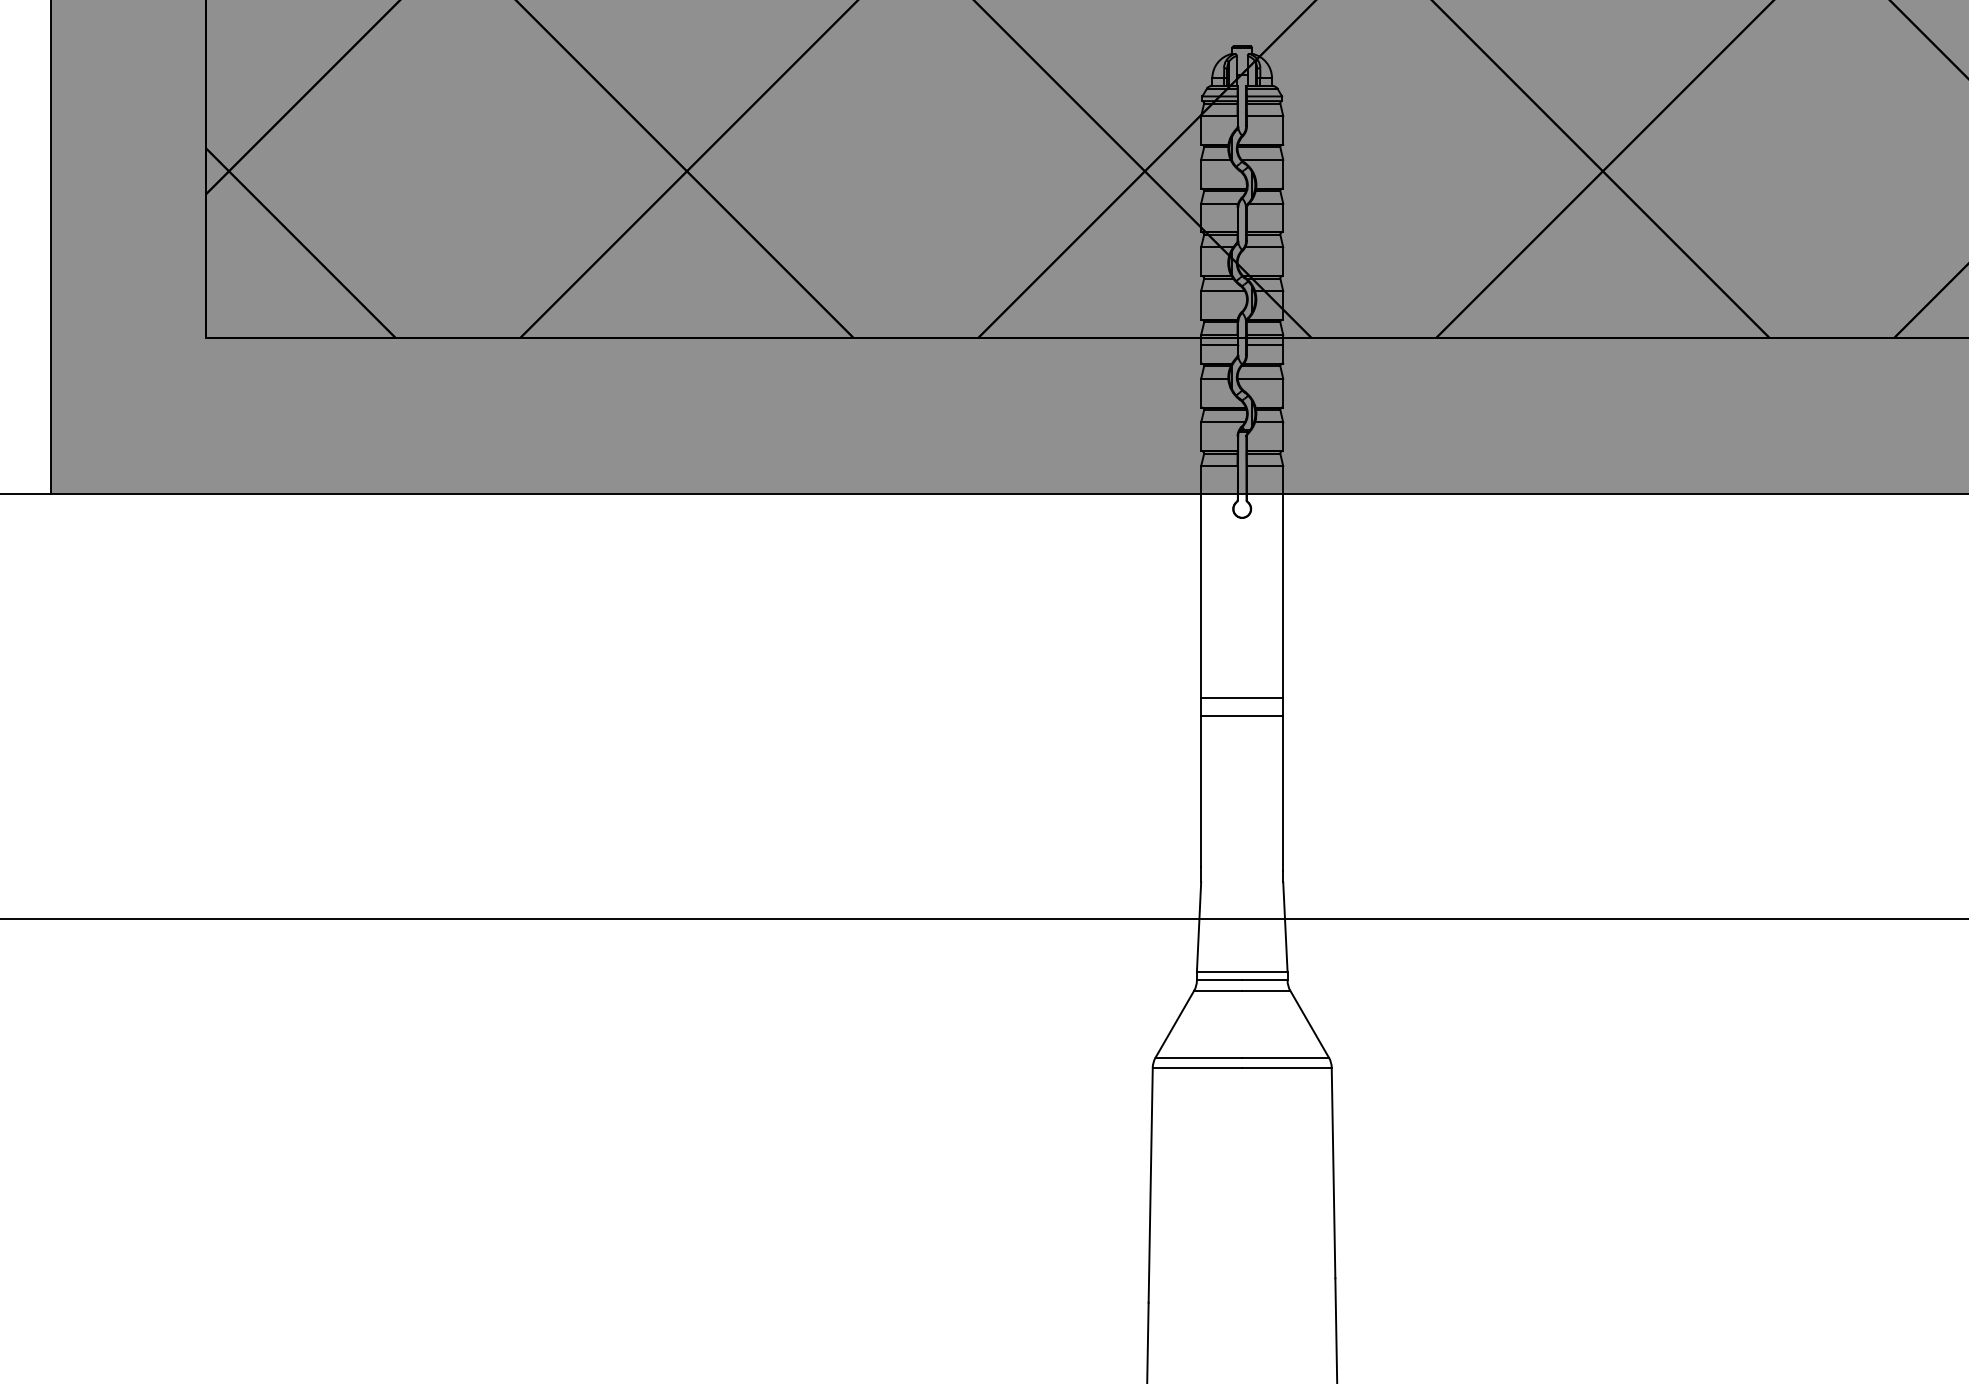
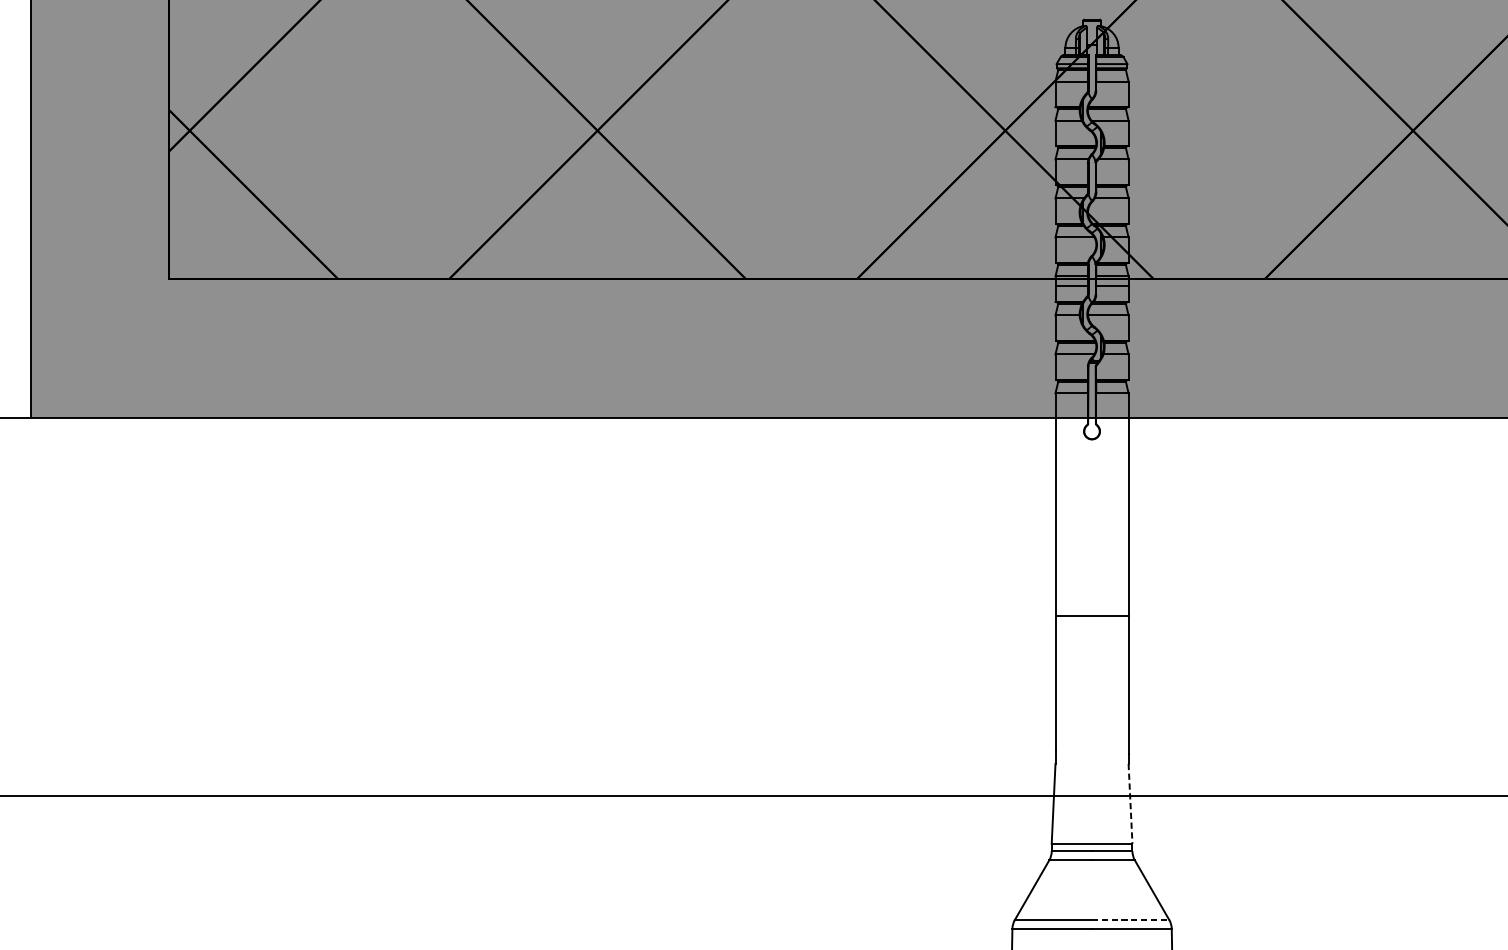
line: (1242, 697) -> (1092, 599), removed
line: (1285, 927) -> (1130, 804), solid -> dashed
line: (1286, 1057) -> (1131, 919), solid -> dashed

